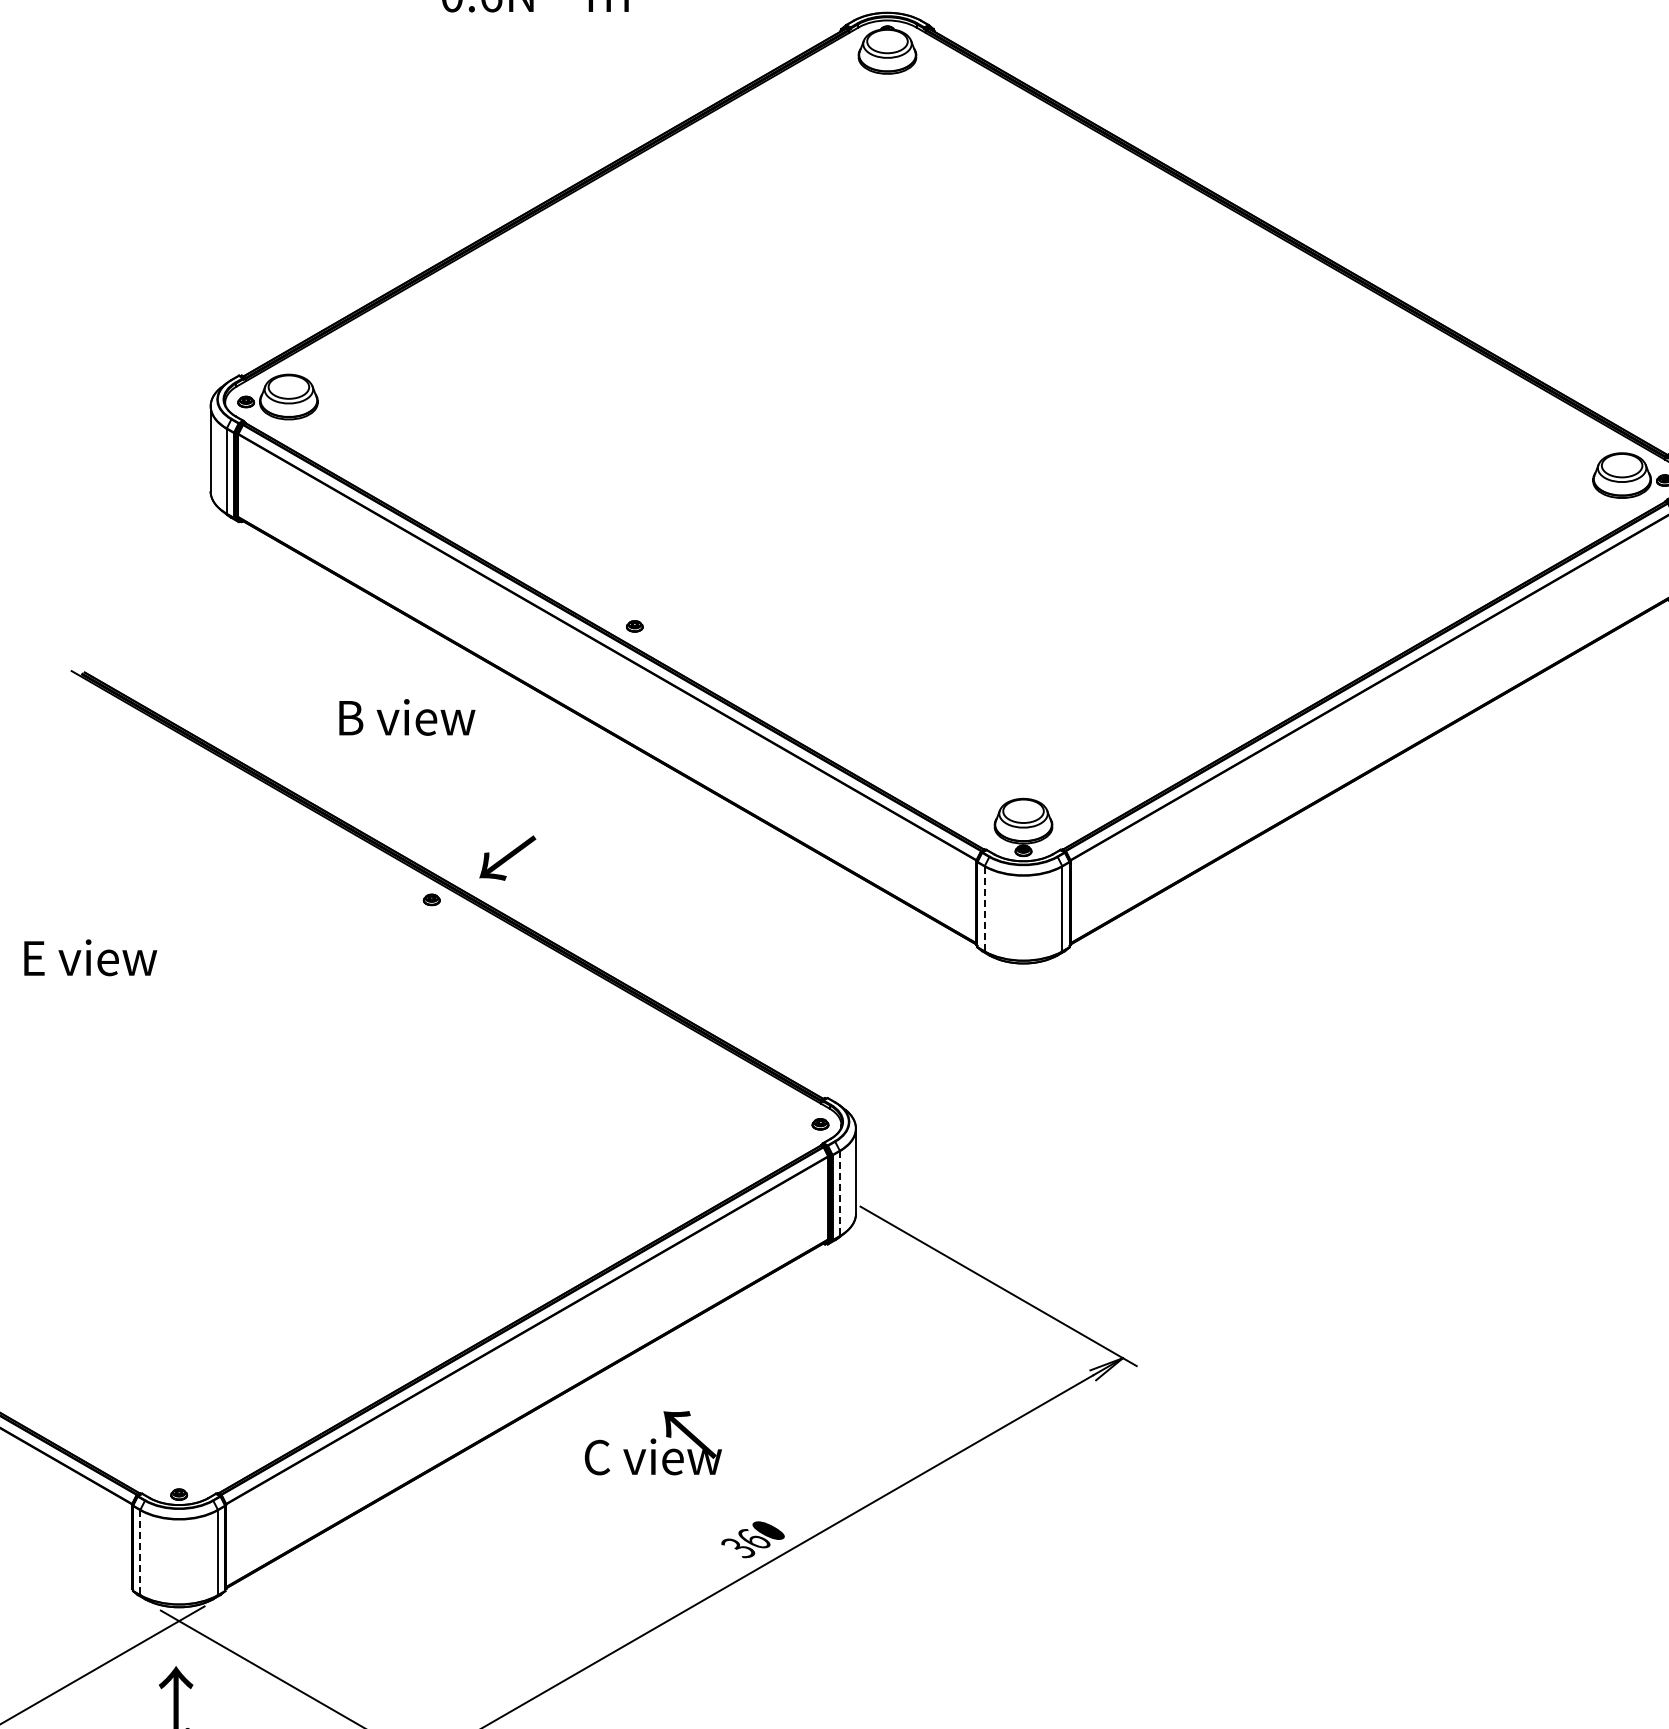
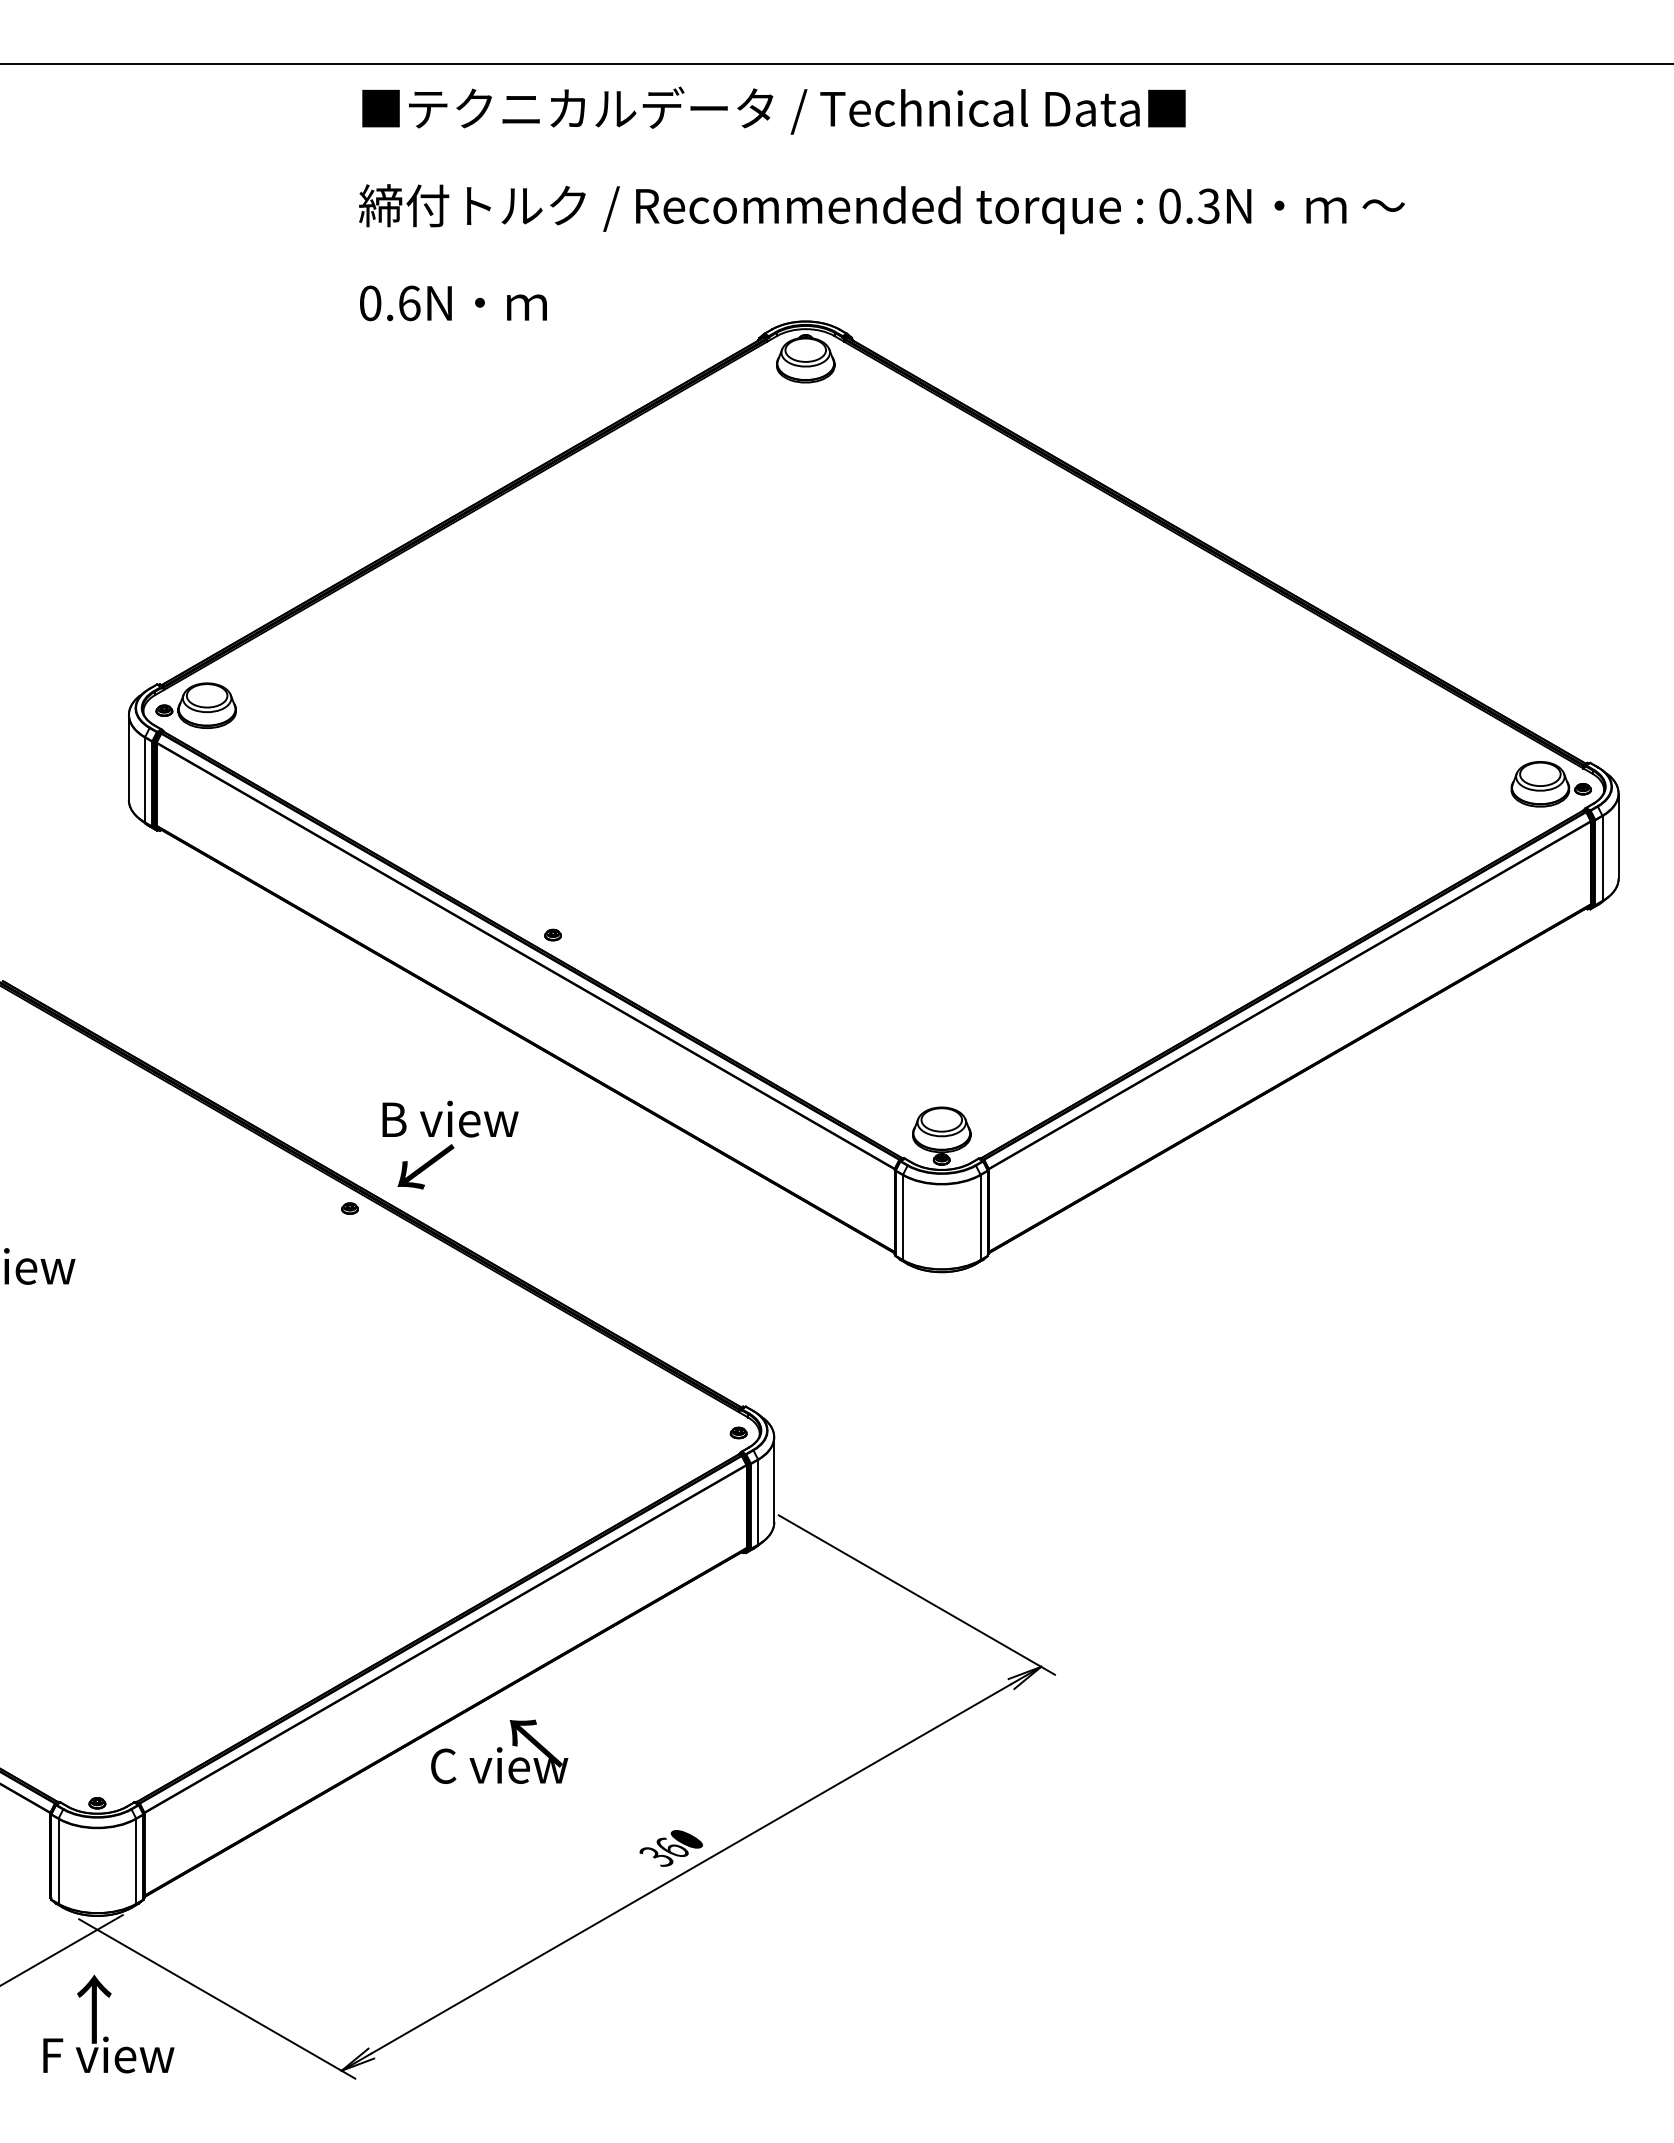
text: (407, 716) -> (450, 1118), moved
line: (984, 909) -> (902, 1218), dashed -> solid
line: (840, 1193) -> (758, 1502), dashed -> solid
text: (653, 1442) -> (499, 1751), moved
line: (140, 1552) -> (58, 1861), dashed -> solid

